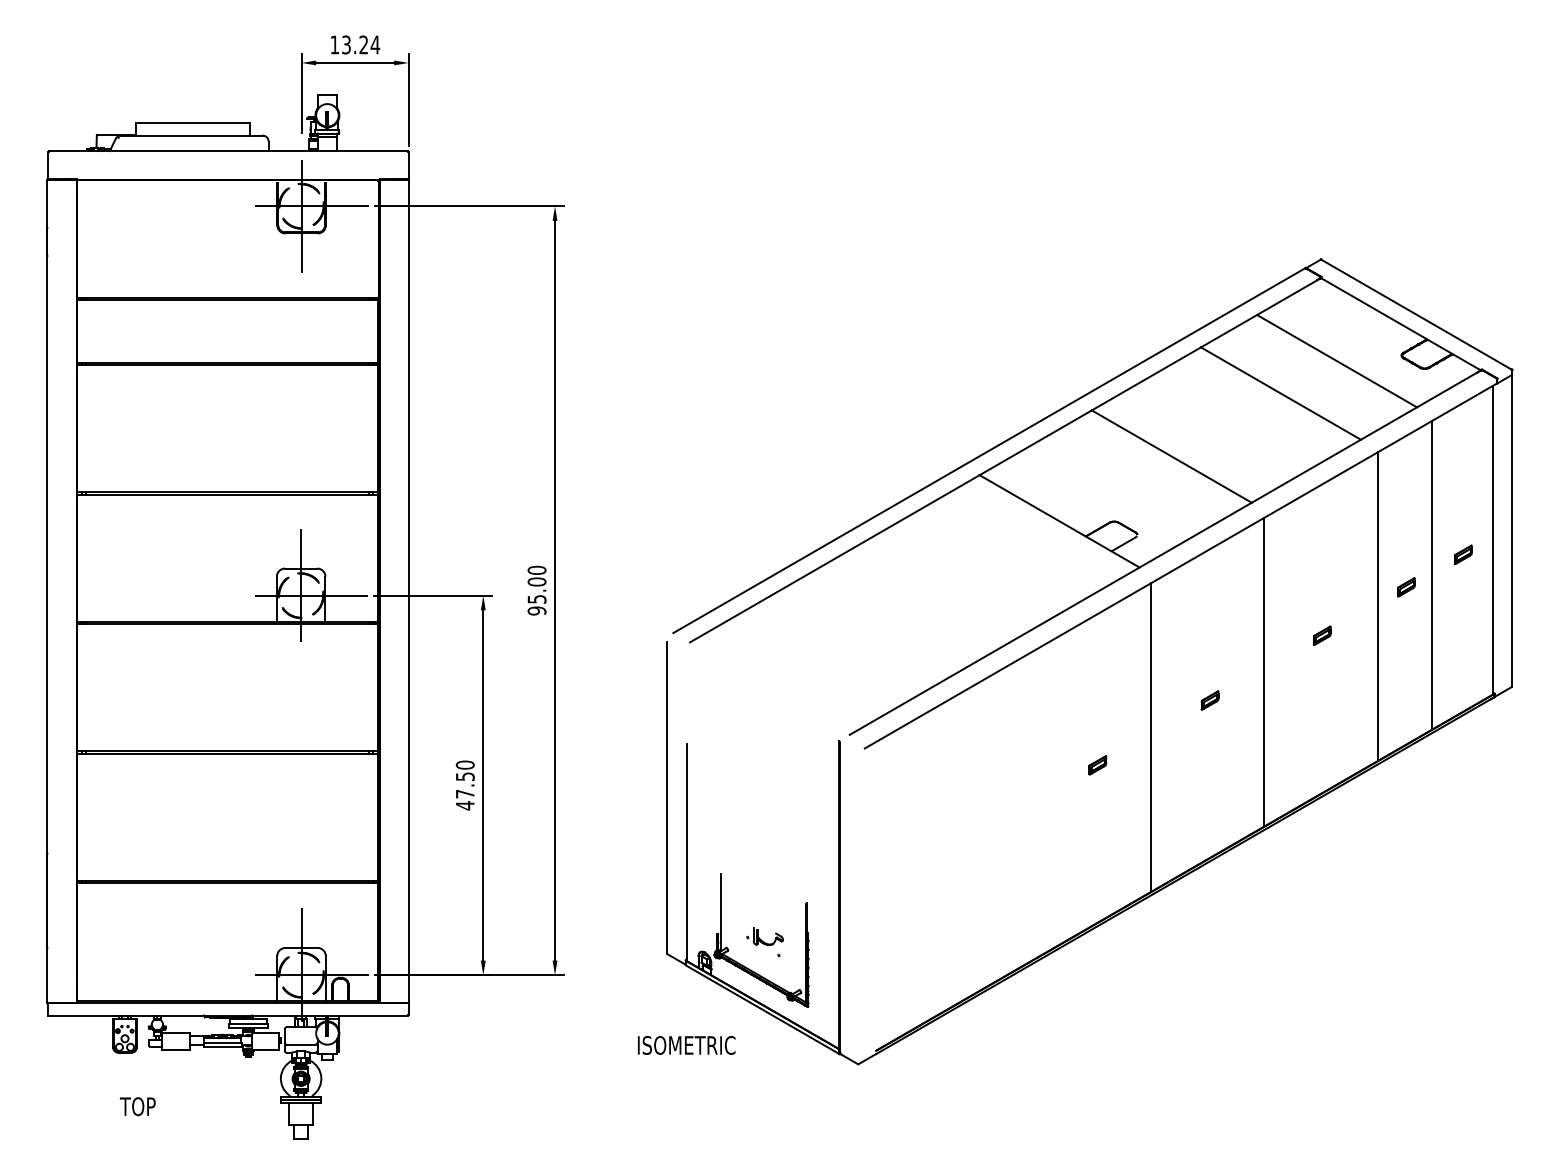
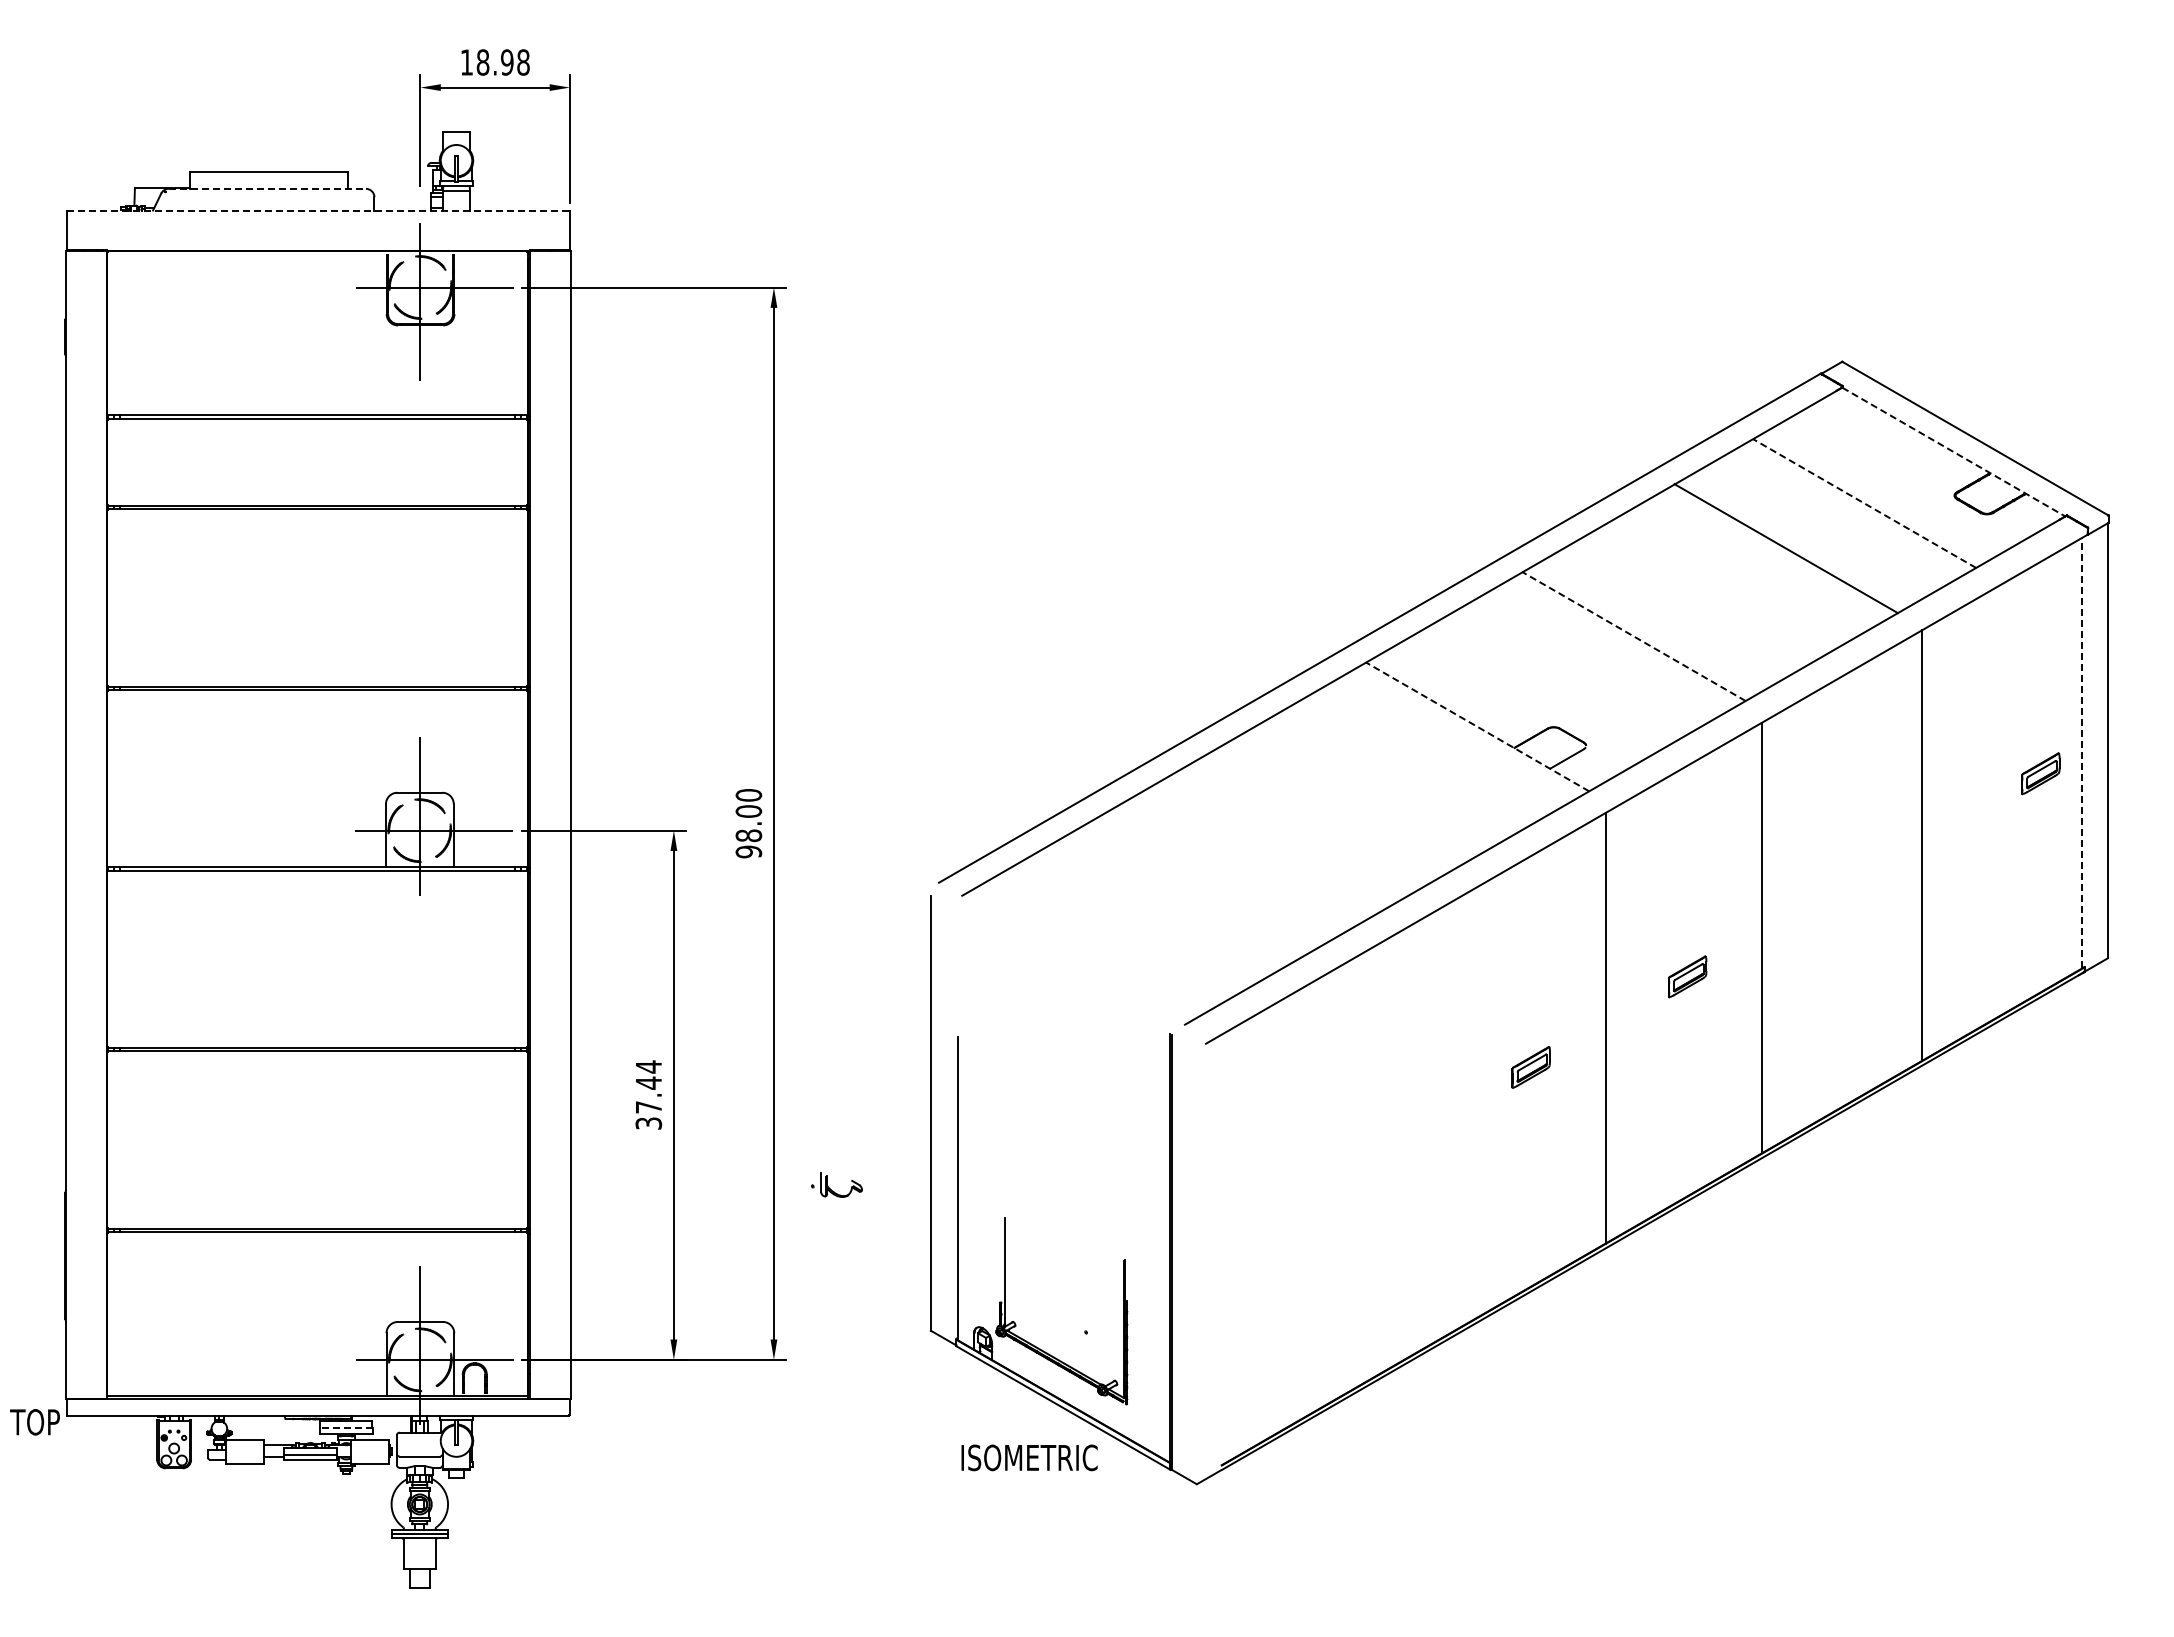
text: (361, 44) -> (503, 62), 13.24 -> 18.98
line: (191, 135) -> (267, 188), solid -> dashed
line: (228, 151) -> (318, 210), solid -> dashed
line: (1401, 324) -> (1954, 452), solid -> dashed
line: (1336, 361) -> (1864, 503), solid -> dashed
line: (1171, 456) -> (1633, 636), solid -> dashed
line: (1059, 521) -> (1477, 726), solid -> dashed
line: (1493, 539) -> (2082, 752), solid -> dashed
part: (1463, 554) -> (2040, 773), size x1.6
line: (1431, 575) -> (1996, 802), removed
part: (1406, 587) -> (1961, 818), removed
text: (536, 599) -> (748, 835), 95.00 -> 98.00
part: (1321, 635) -> (1843, 886), removed
part: (1210, 700) -> (1687, 976), size x1.6
part: (1097, 764) -> (1530, 1066), size x1.6
text: (465, 785) -> (648, 1095), 47.50 -> 37.44
part: (762, 940) -> (833, 1190), moved
line: (248, 1024) -> (346, 1428), solid -> dashed
text: (686, 1045) -> (1029, 1457), moved
text: (137, 1106) -> (34, 1422), moved

